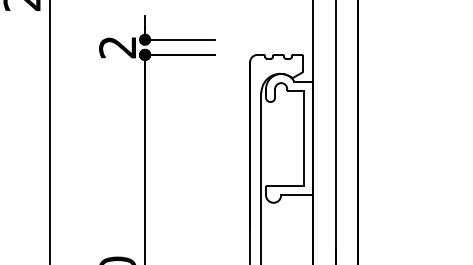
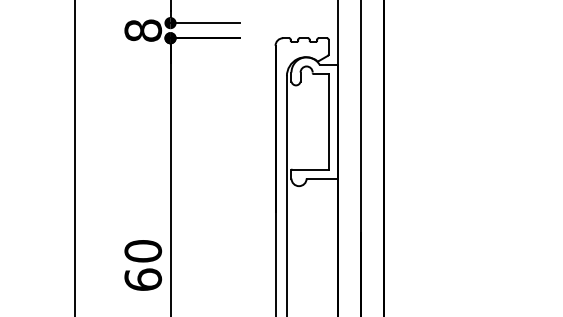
text: (118, 47) -> (143, 30), 2 -> 8

